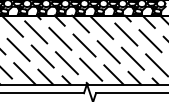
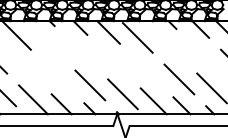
line: (36, 32) -> (49, 44), removed
line: (126, 34) -> (170, 46), removed
line: (60, 38) -> (81, 52), removed
line: (150, 41) -> (203, 56), removed
line: (84, 45) -> (114, 61), removed
line: (18, 49) -> (24, 66), removed
line: (108, 52) -> (146, 71), removed
line: (42, 56) -> (57, 76), removed

